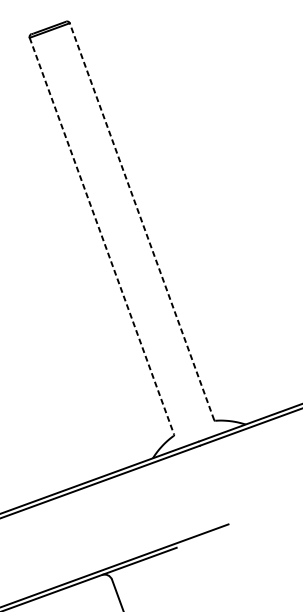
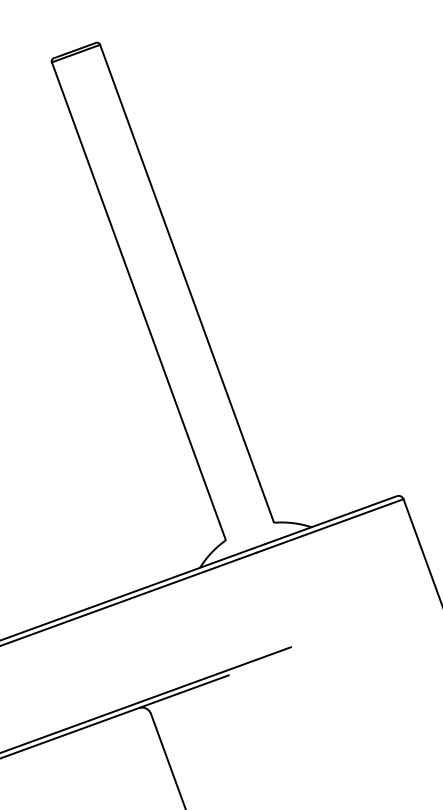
line: (141, 221) -> (186, 283), dashed -> solid
line: (101, 235) -> (138, 300), dashed -> solid

